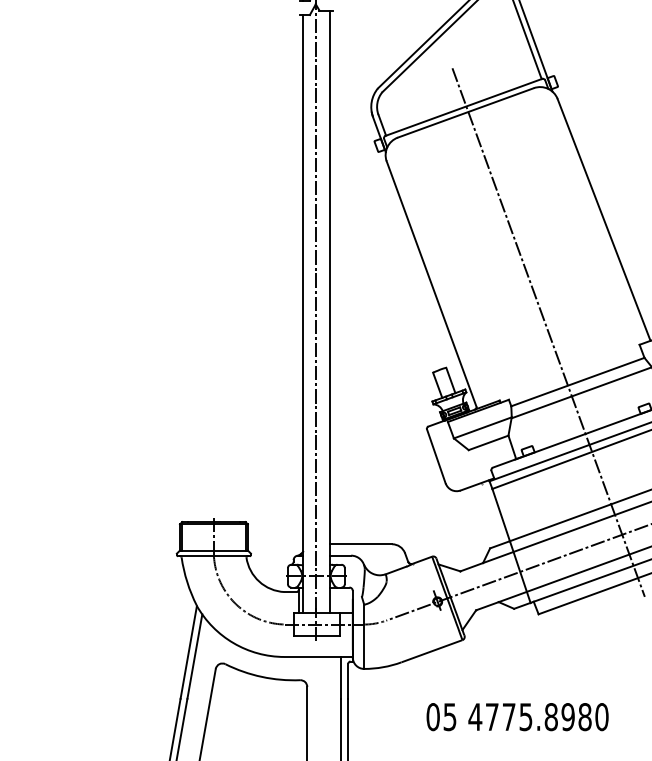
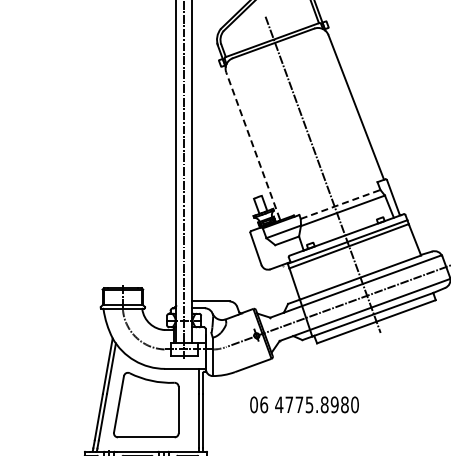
line: (430, 283) -> (252, 145), solid -> dashed
line: (579, 382) -> (341, 204), solid -> dashed
text: (450, 716) -> (264, 404), 05 -> 06

